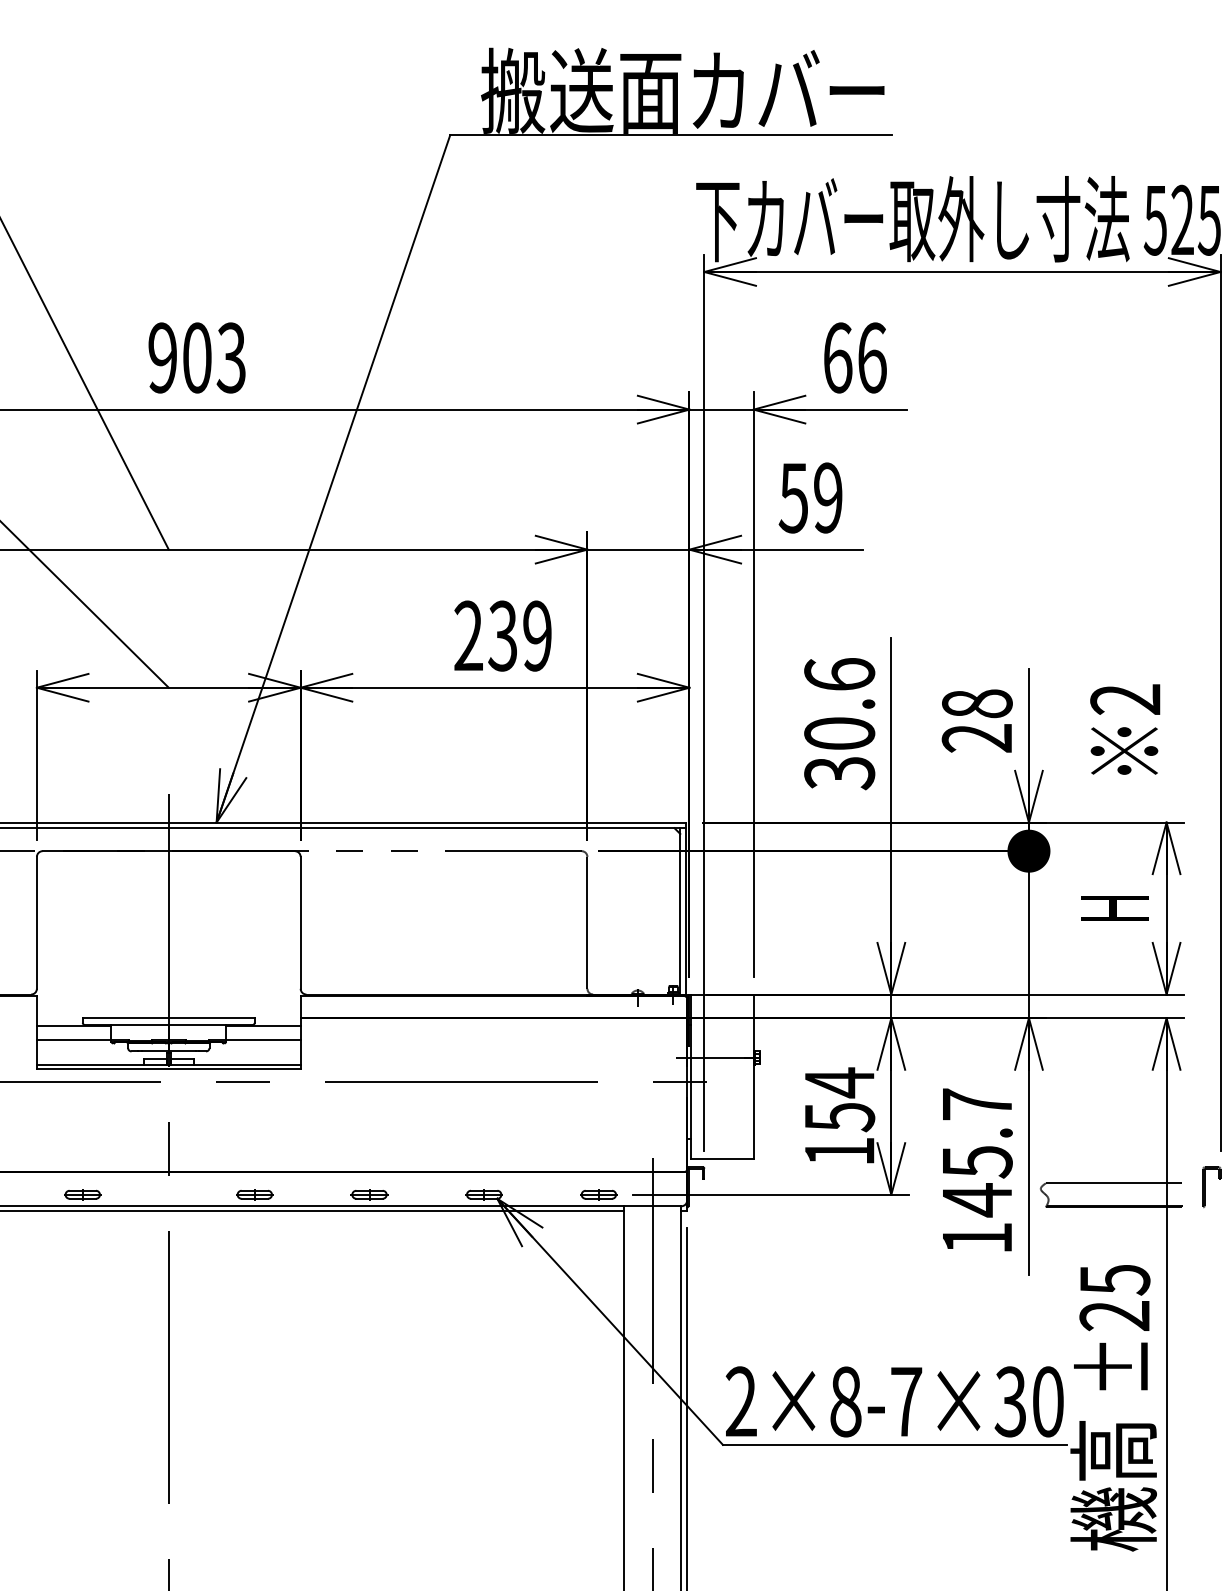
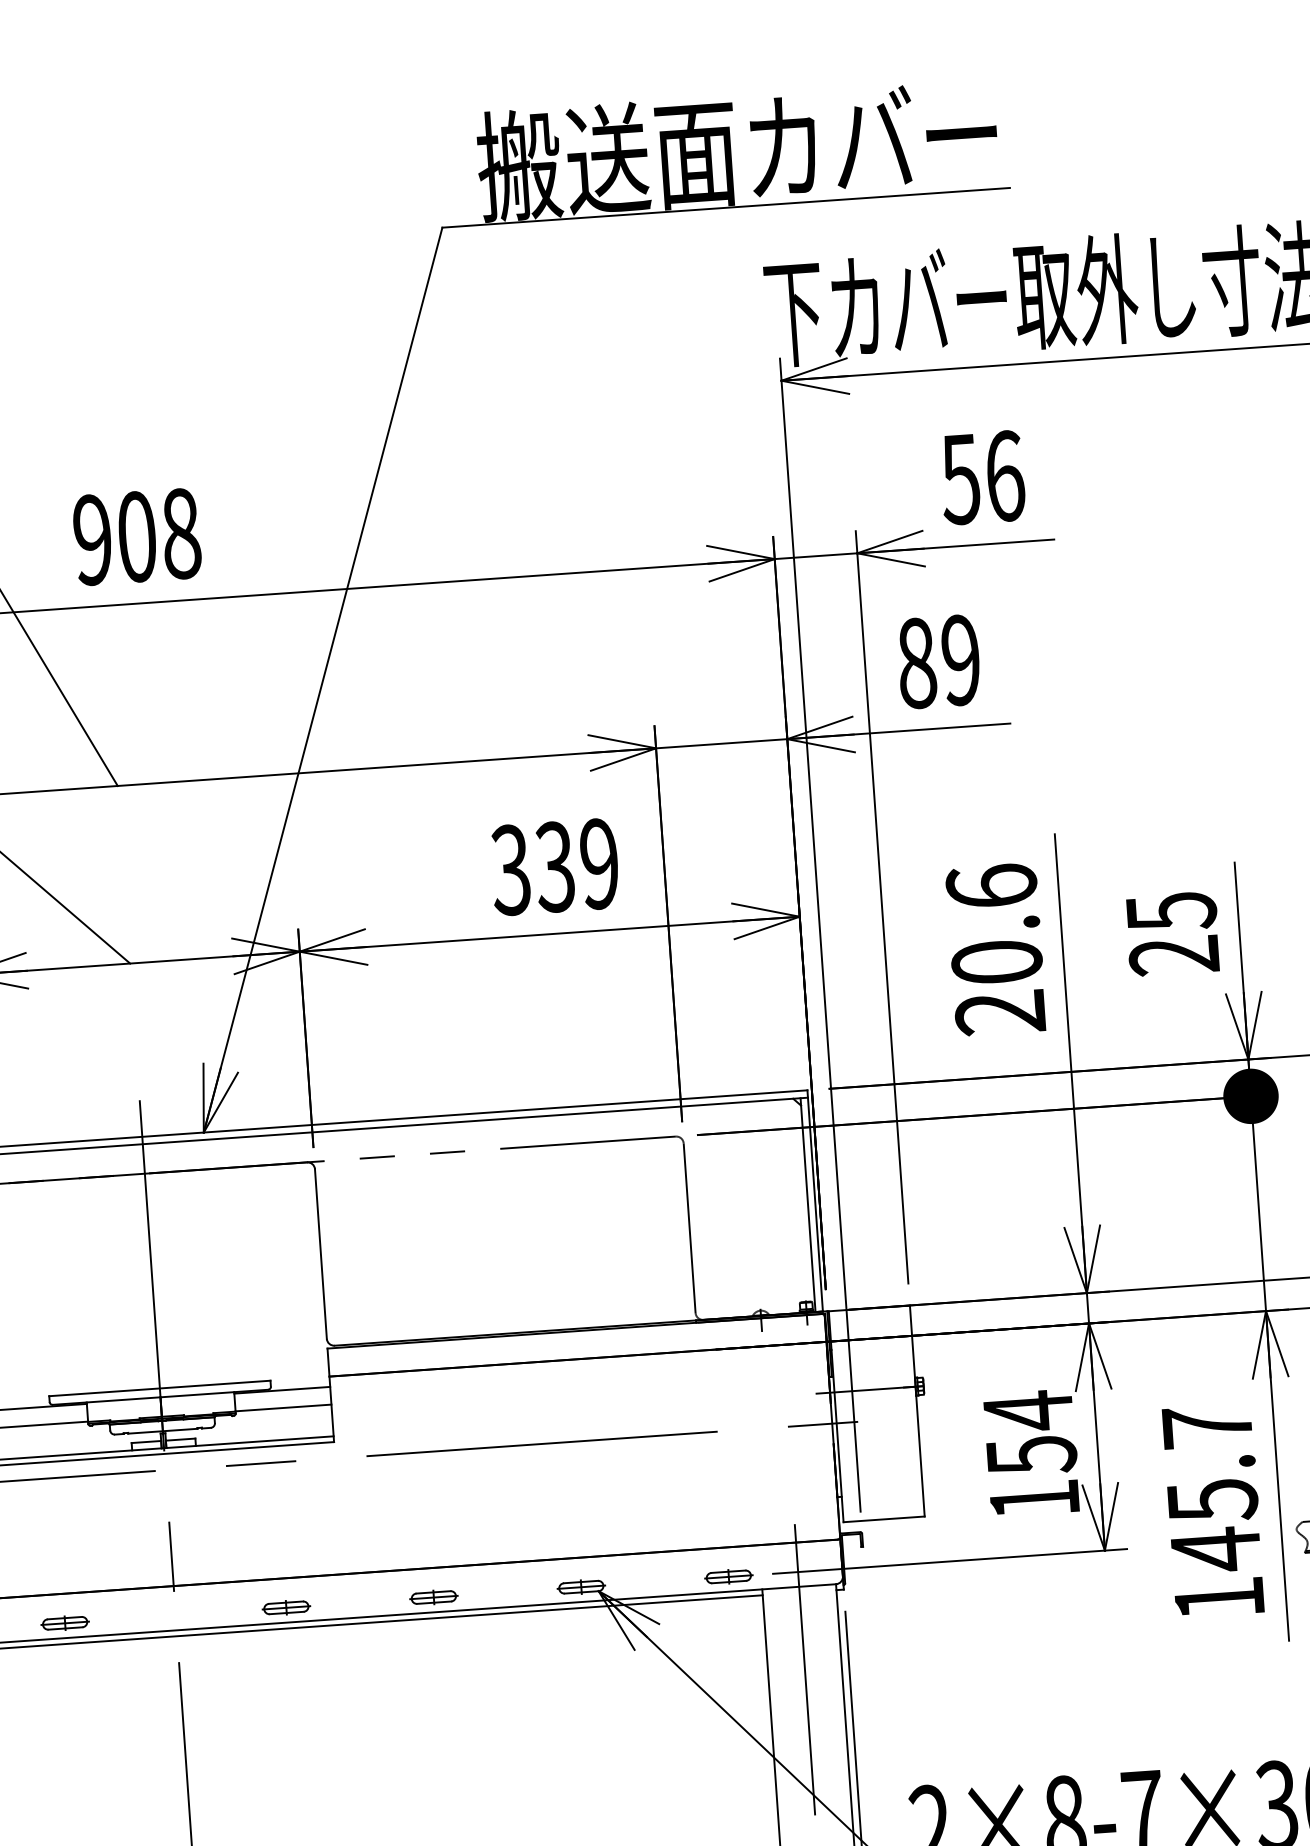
text: (231, 357) -> (181, 533), 903 -> 908
text: (837, 357) -> (960, 478), 66 -> 56
text: (793, 497) -> (916, 662), 59 -> 89
text: (467, 635) -> (509, 869), 239 -> 339
text: (977, 704) -> (1171, 912), 28 -> 25
text: (839, 773) -> (1000, 1013), 30.6 -> 20.6

